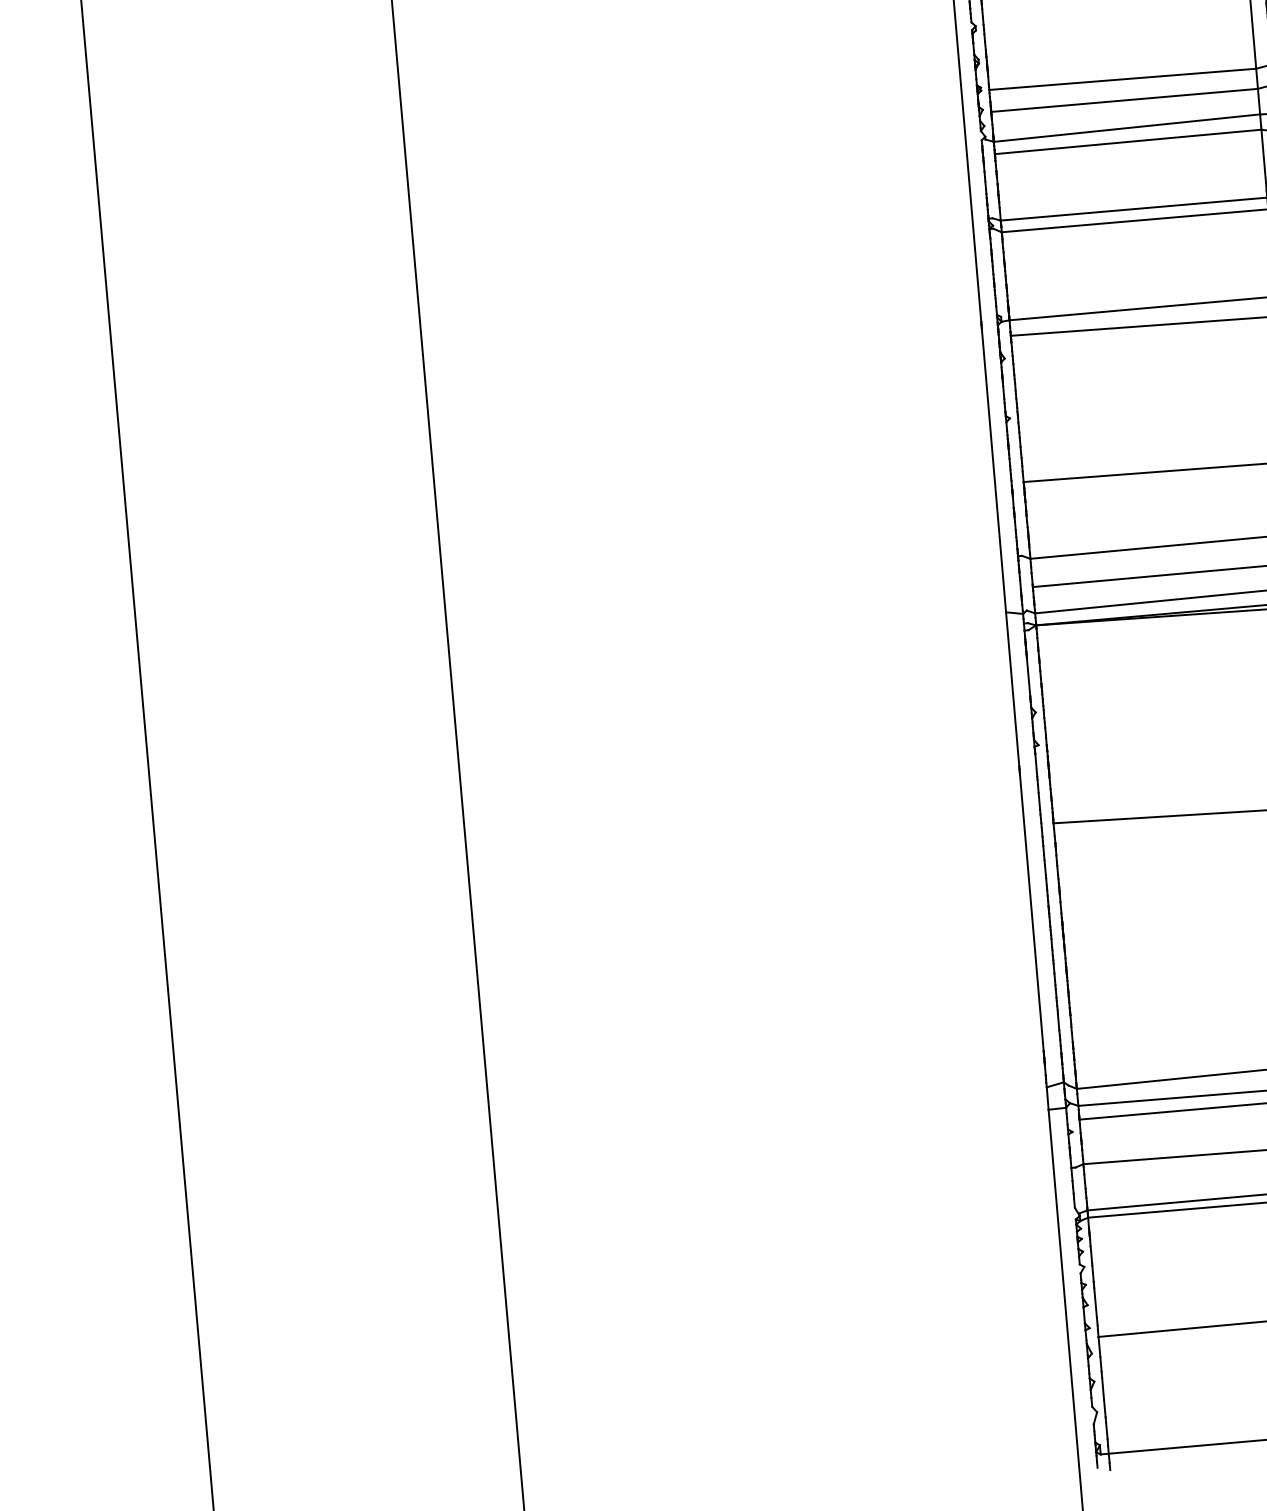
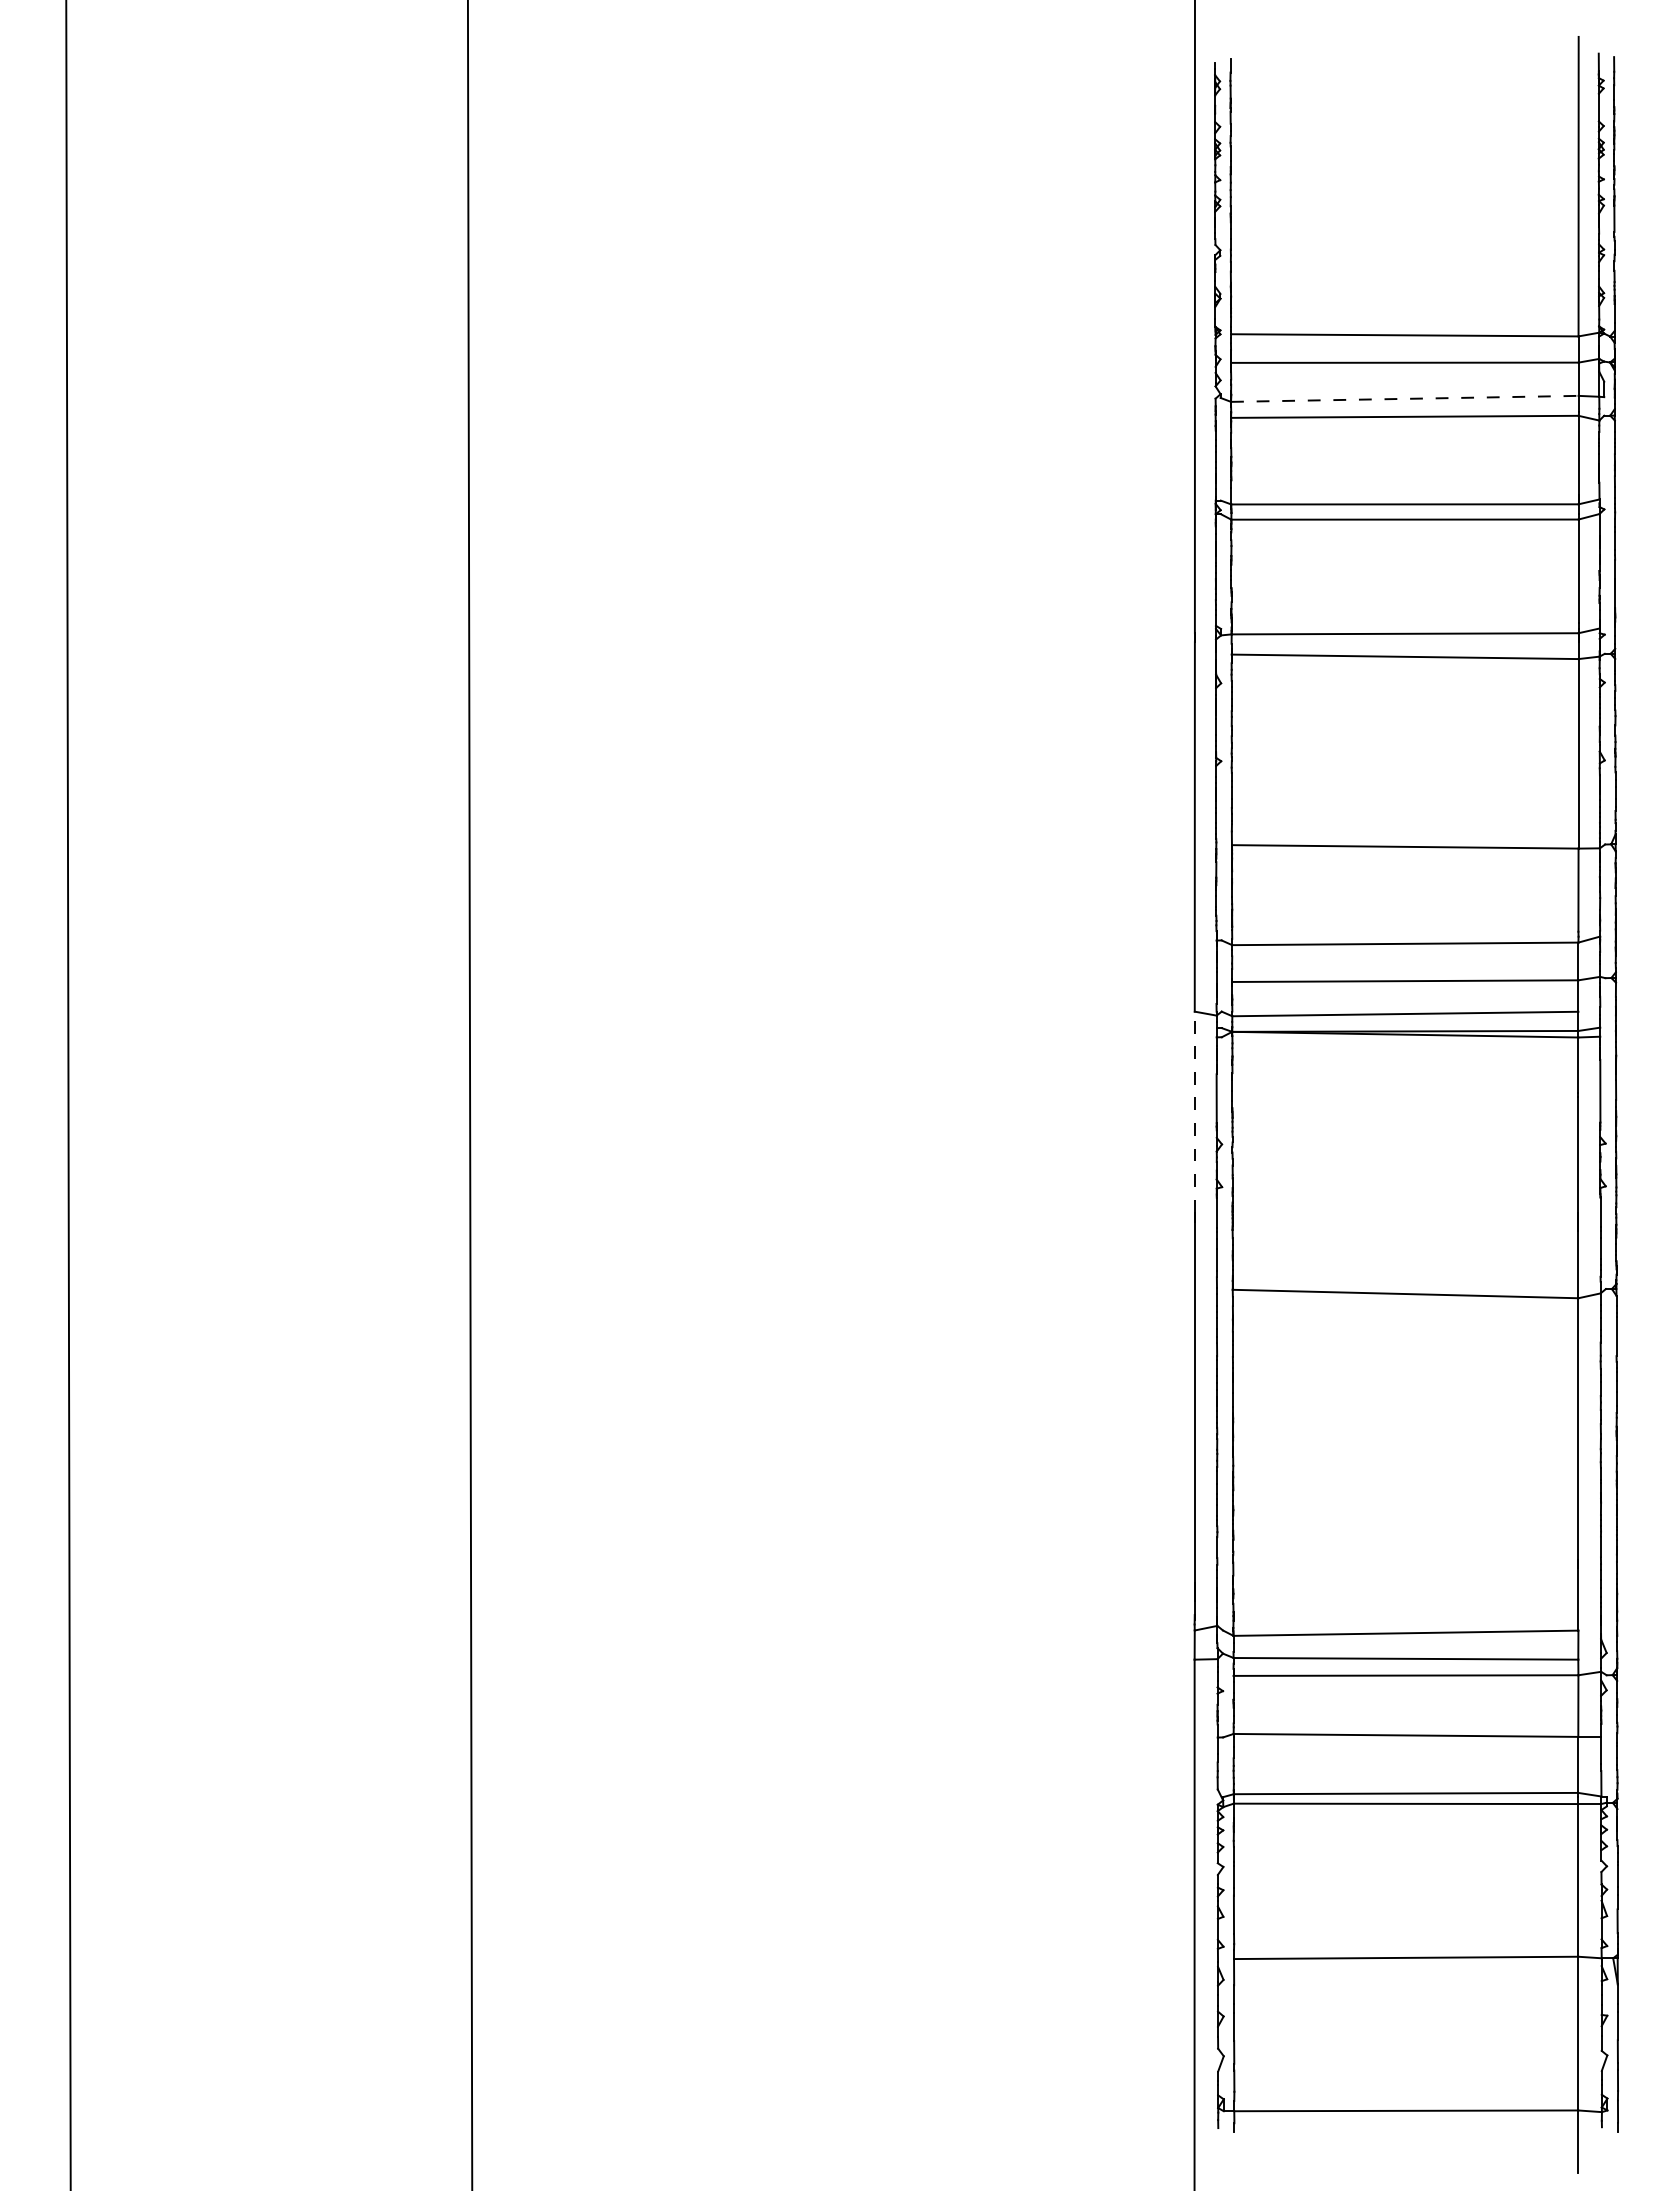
line: (1126, 127) -> (1404, 398), solid -> dashed
line: (1012, 688) -> (1194, 1111), solid -> dashed

